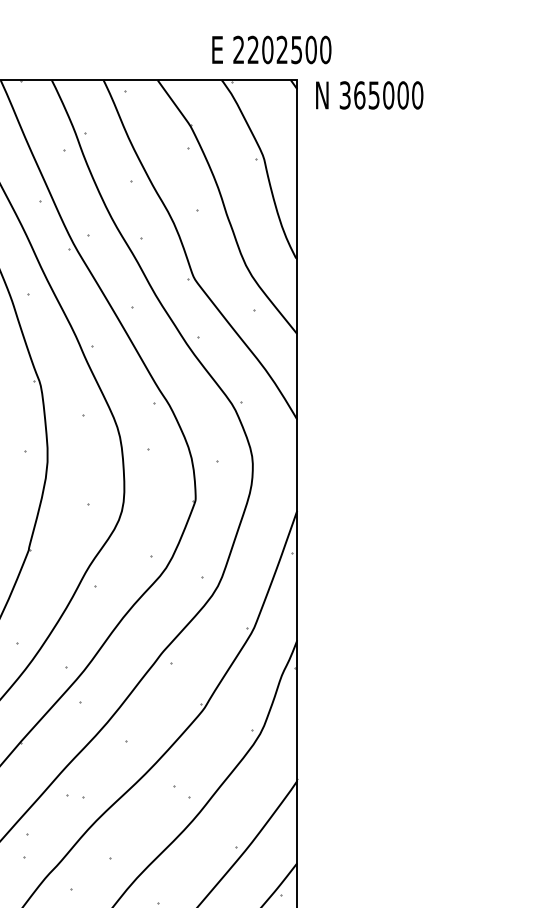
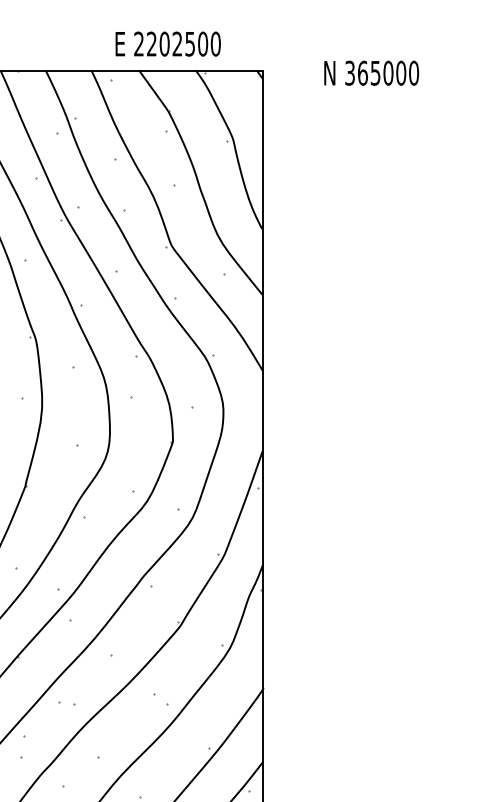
text: (271, 49) -> (167, 43), moved
text: (369, 94) -> (371, 72), moved

